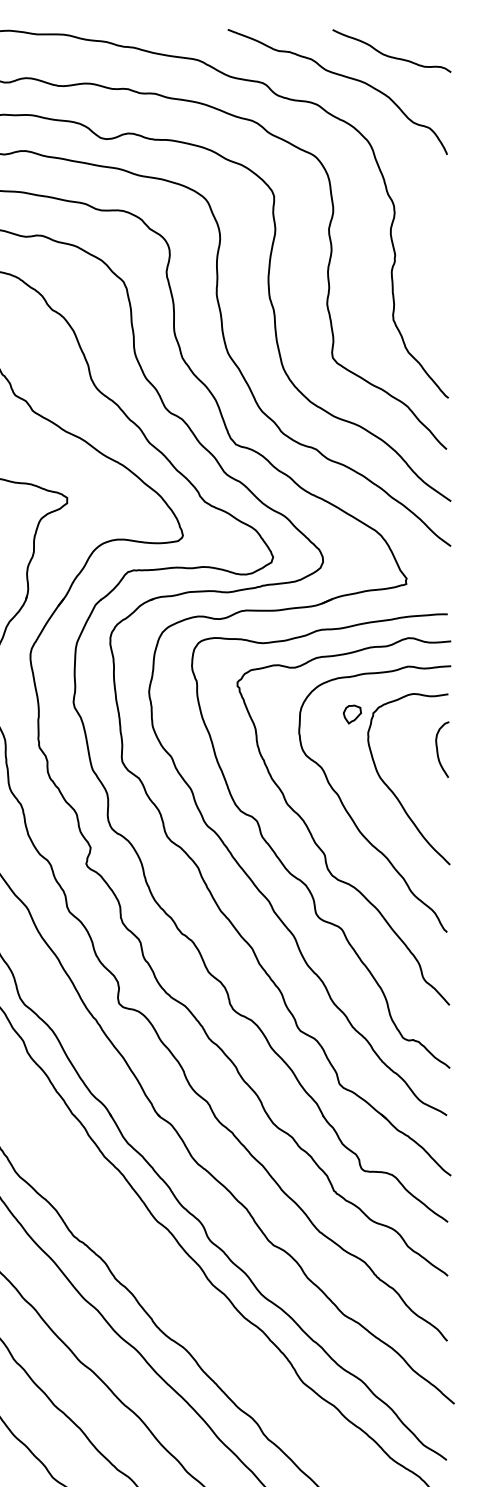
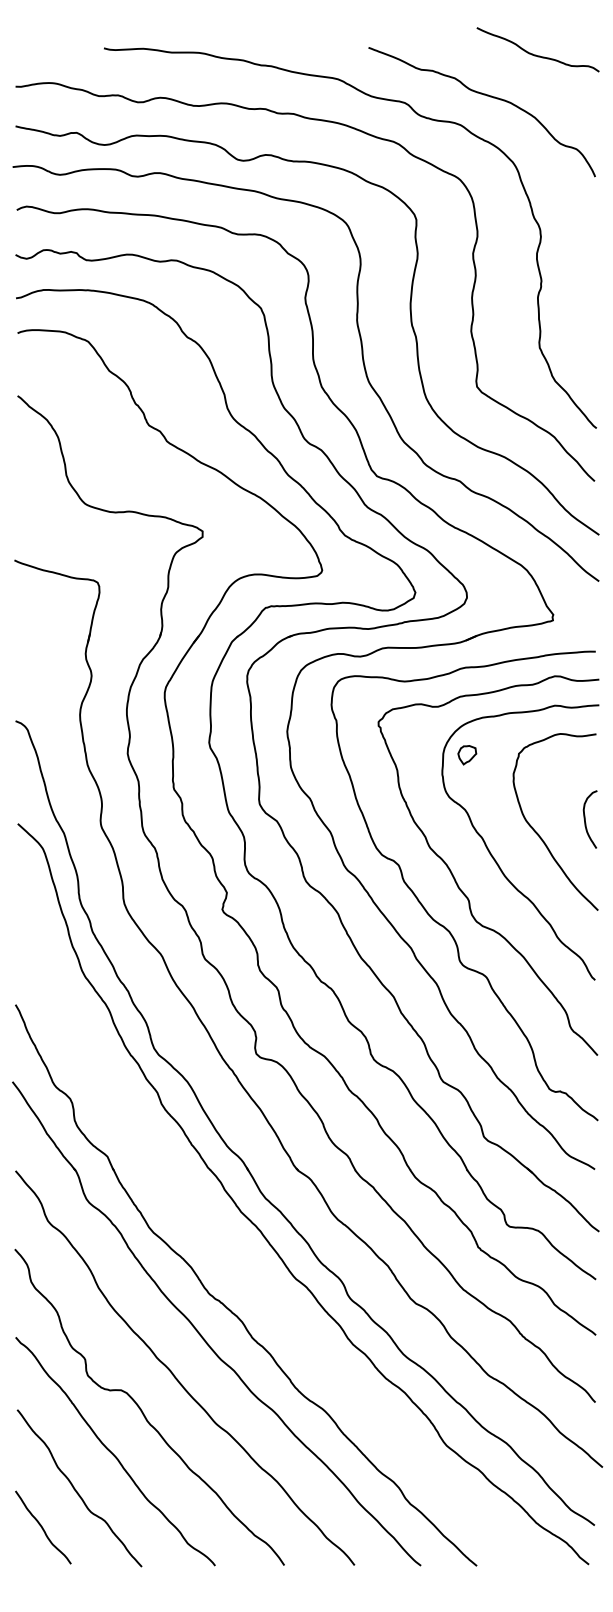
curve: (390, 55) -> (536, 54), moved
part: (352, 714) -> (467, 755), moved
curve: (437, 749) -> (585, 819), moved

